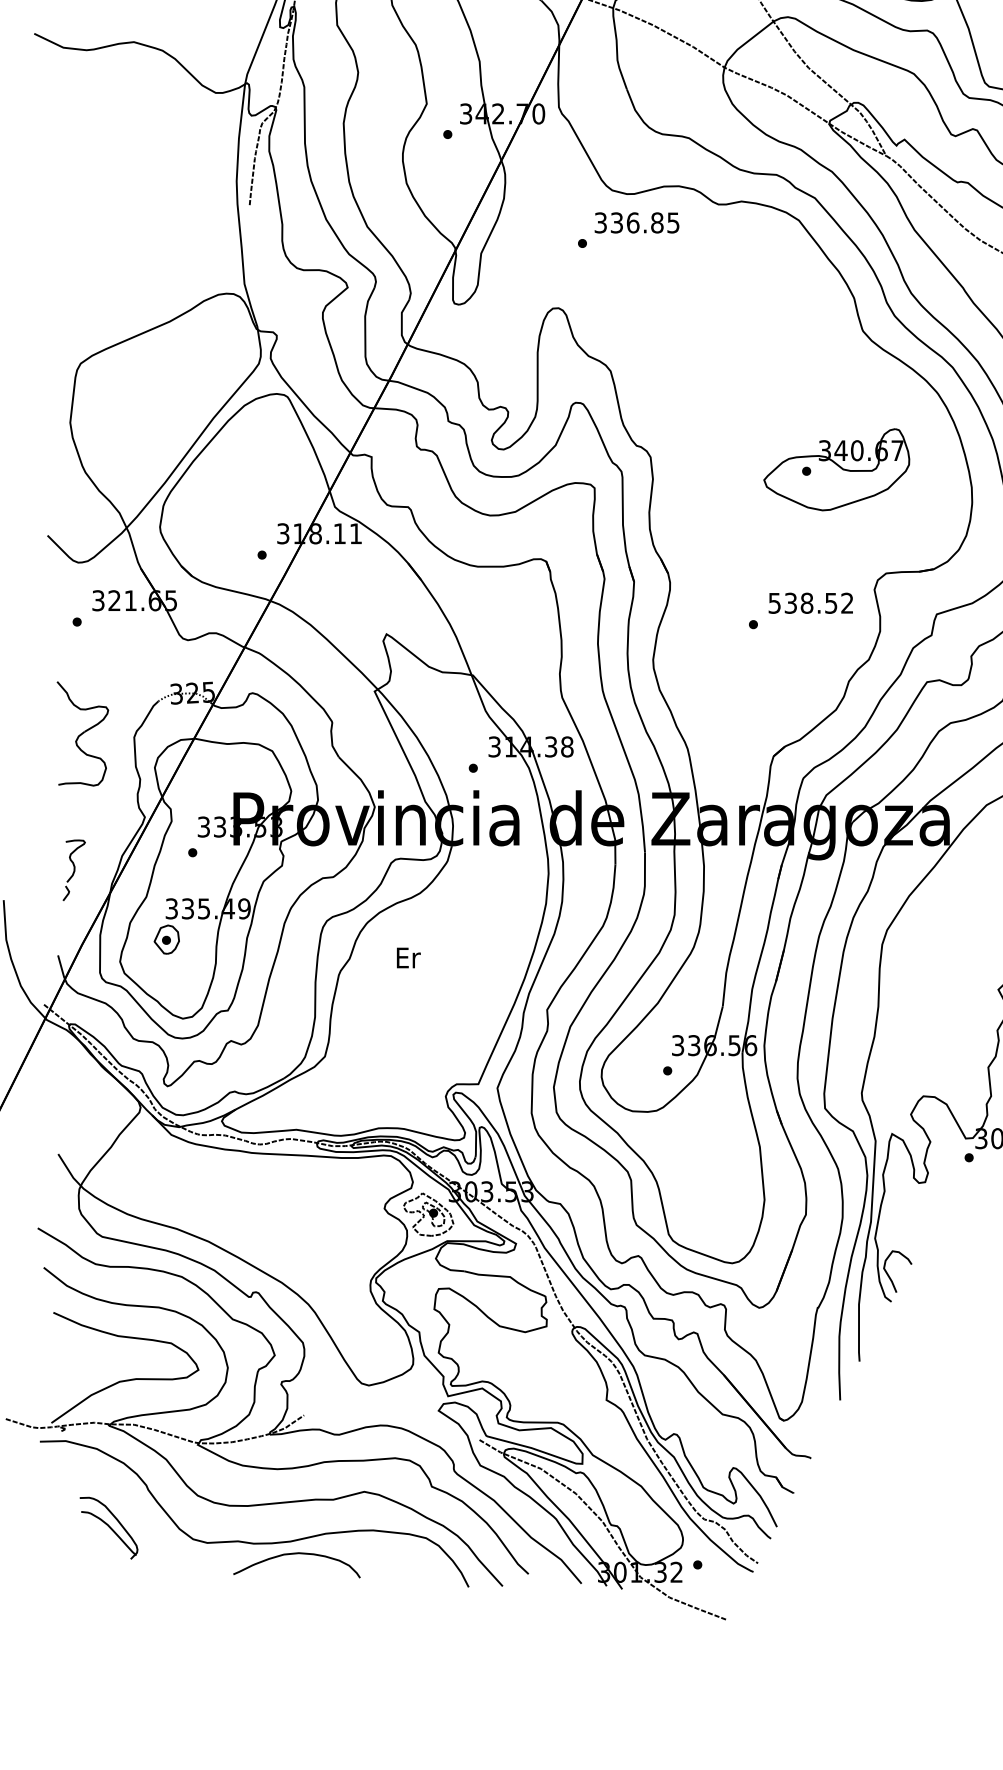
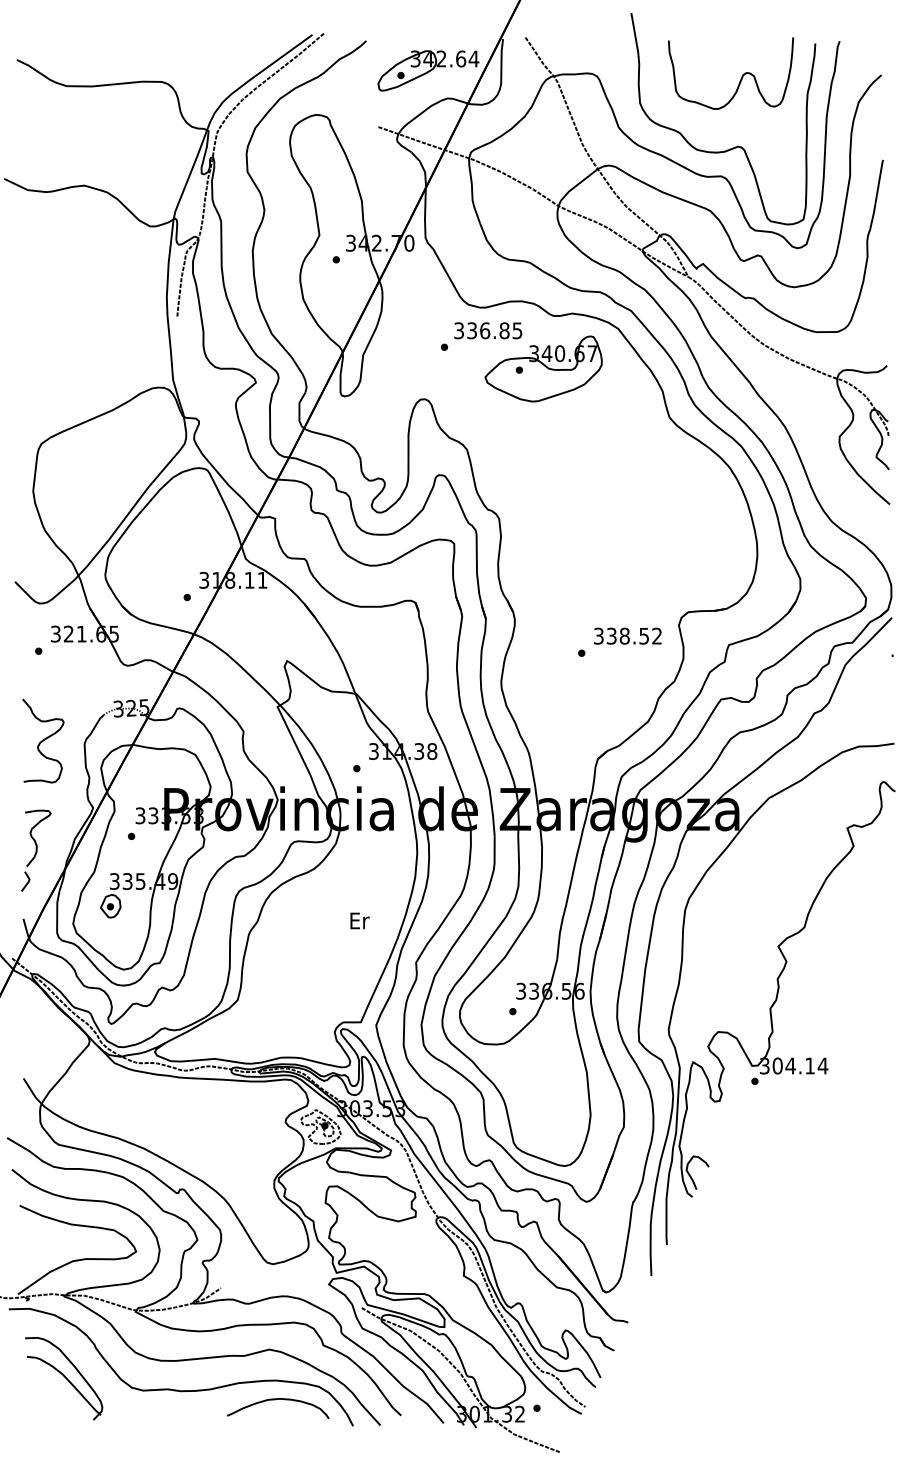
part: (836, 469) -> (543, 368), moved
text: (774, 602) -> (598, 635), 538.52 -> 338.52
part: (74, 870) -> (36, 850), size x1.67
text: (408, 957) -> (359, 920), moved
part: (109, 1527) -> (64, 1378), size x1.67
curve: (293, 1555) -> (275, 1400), moved

